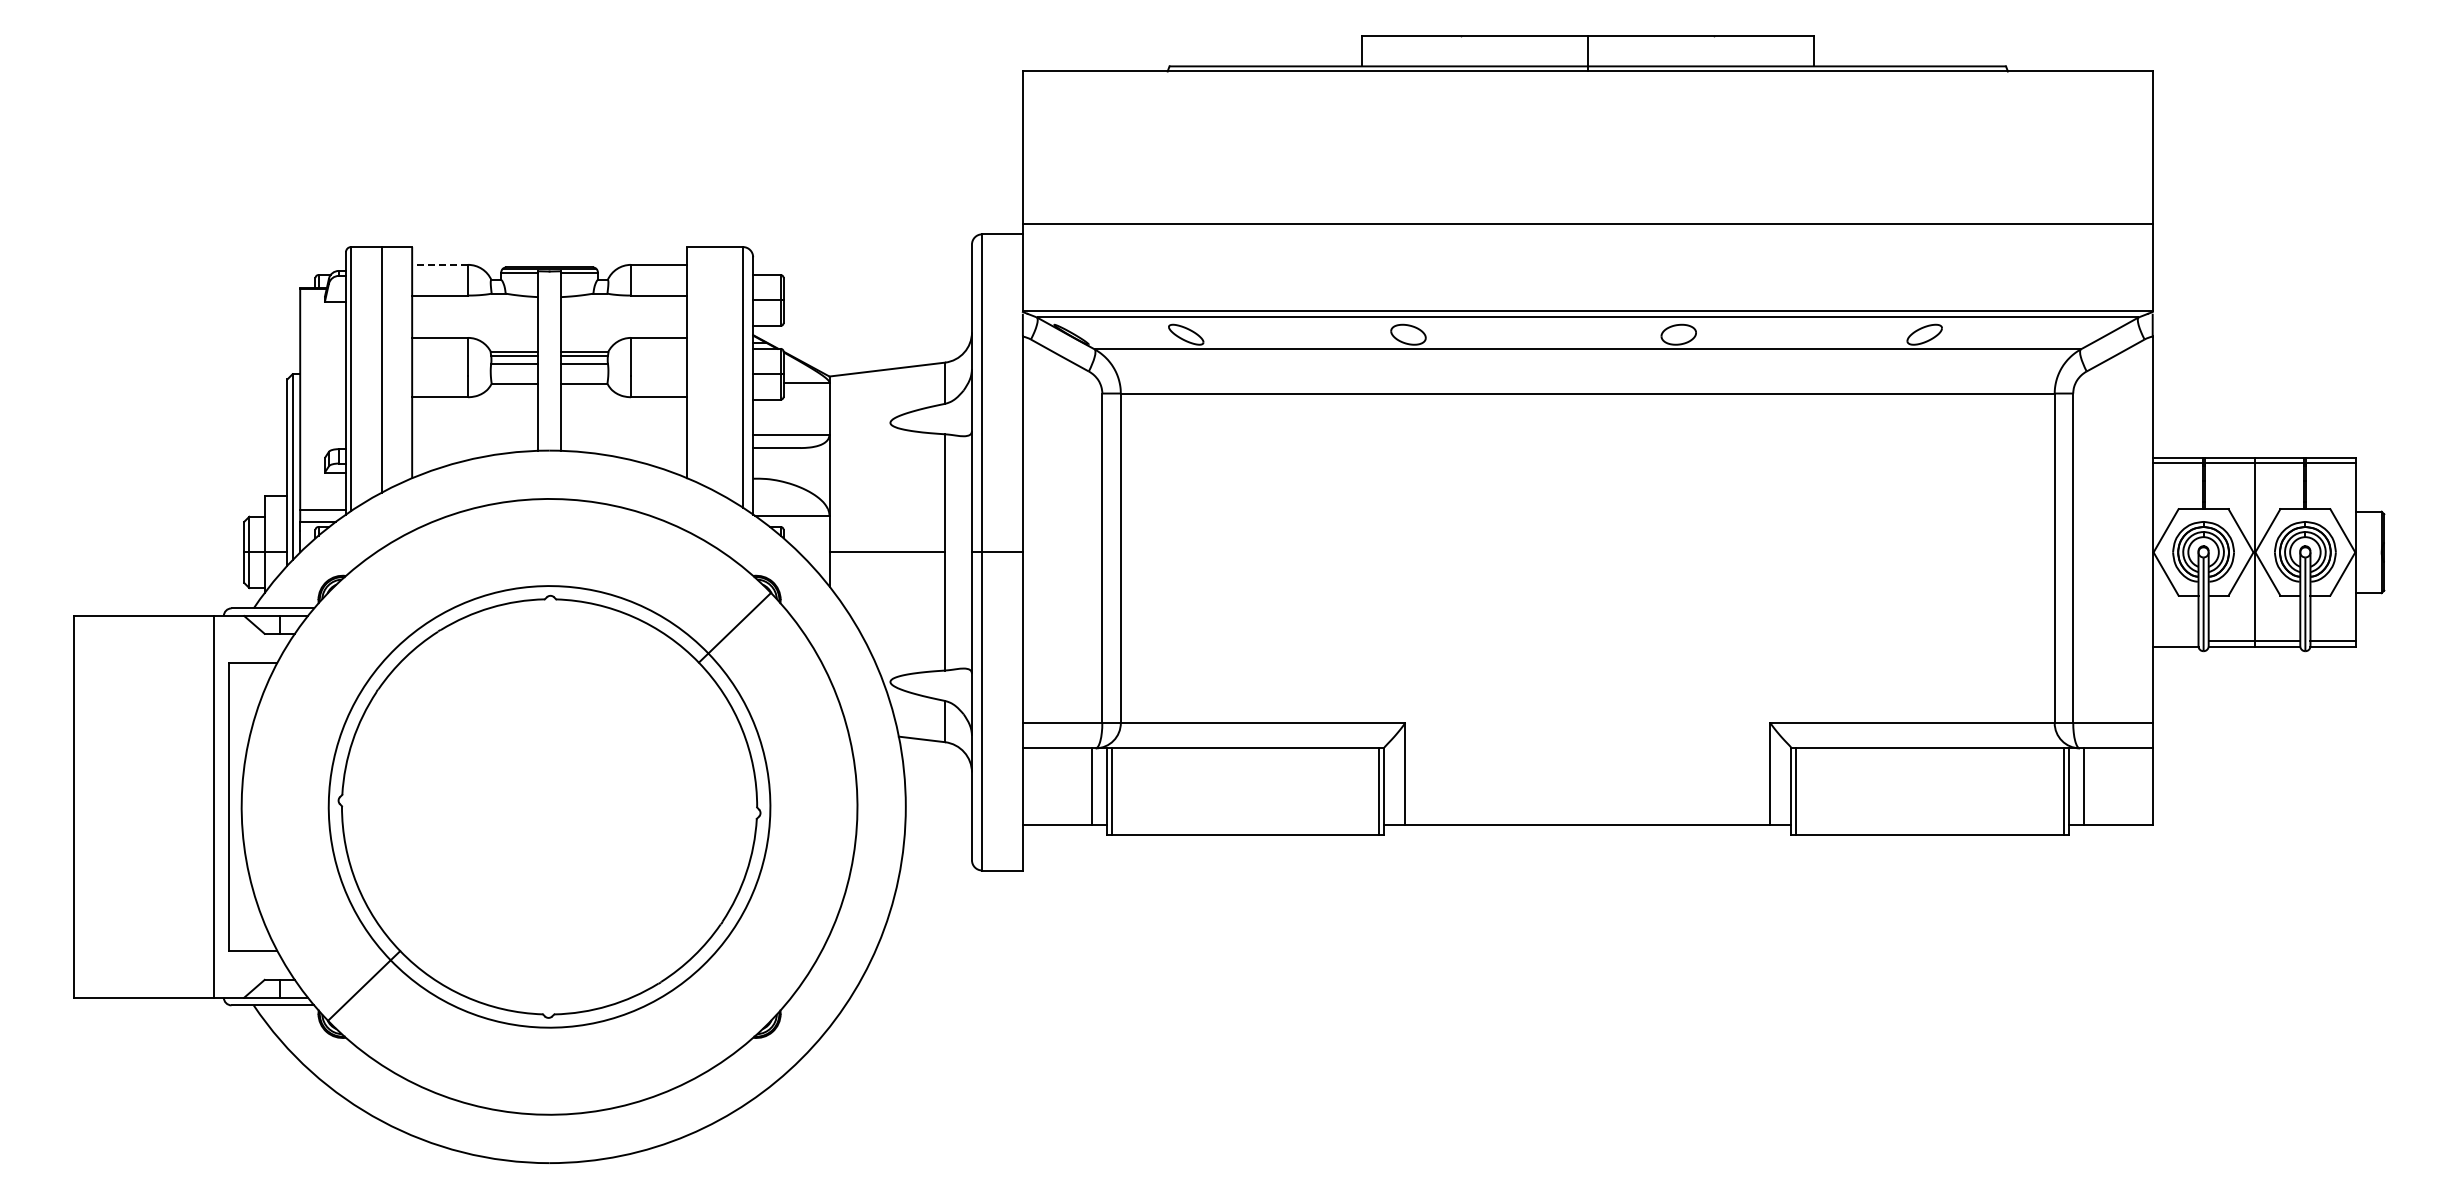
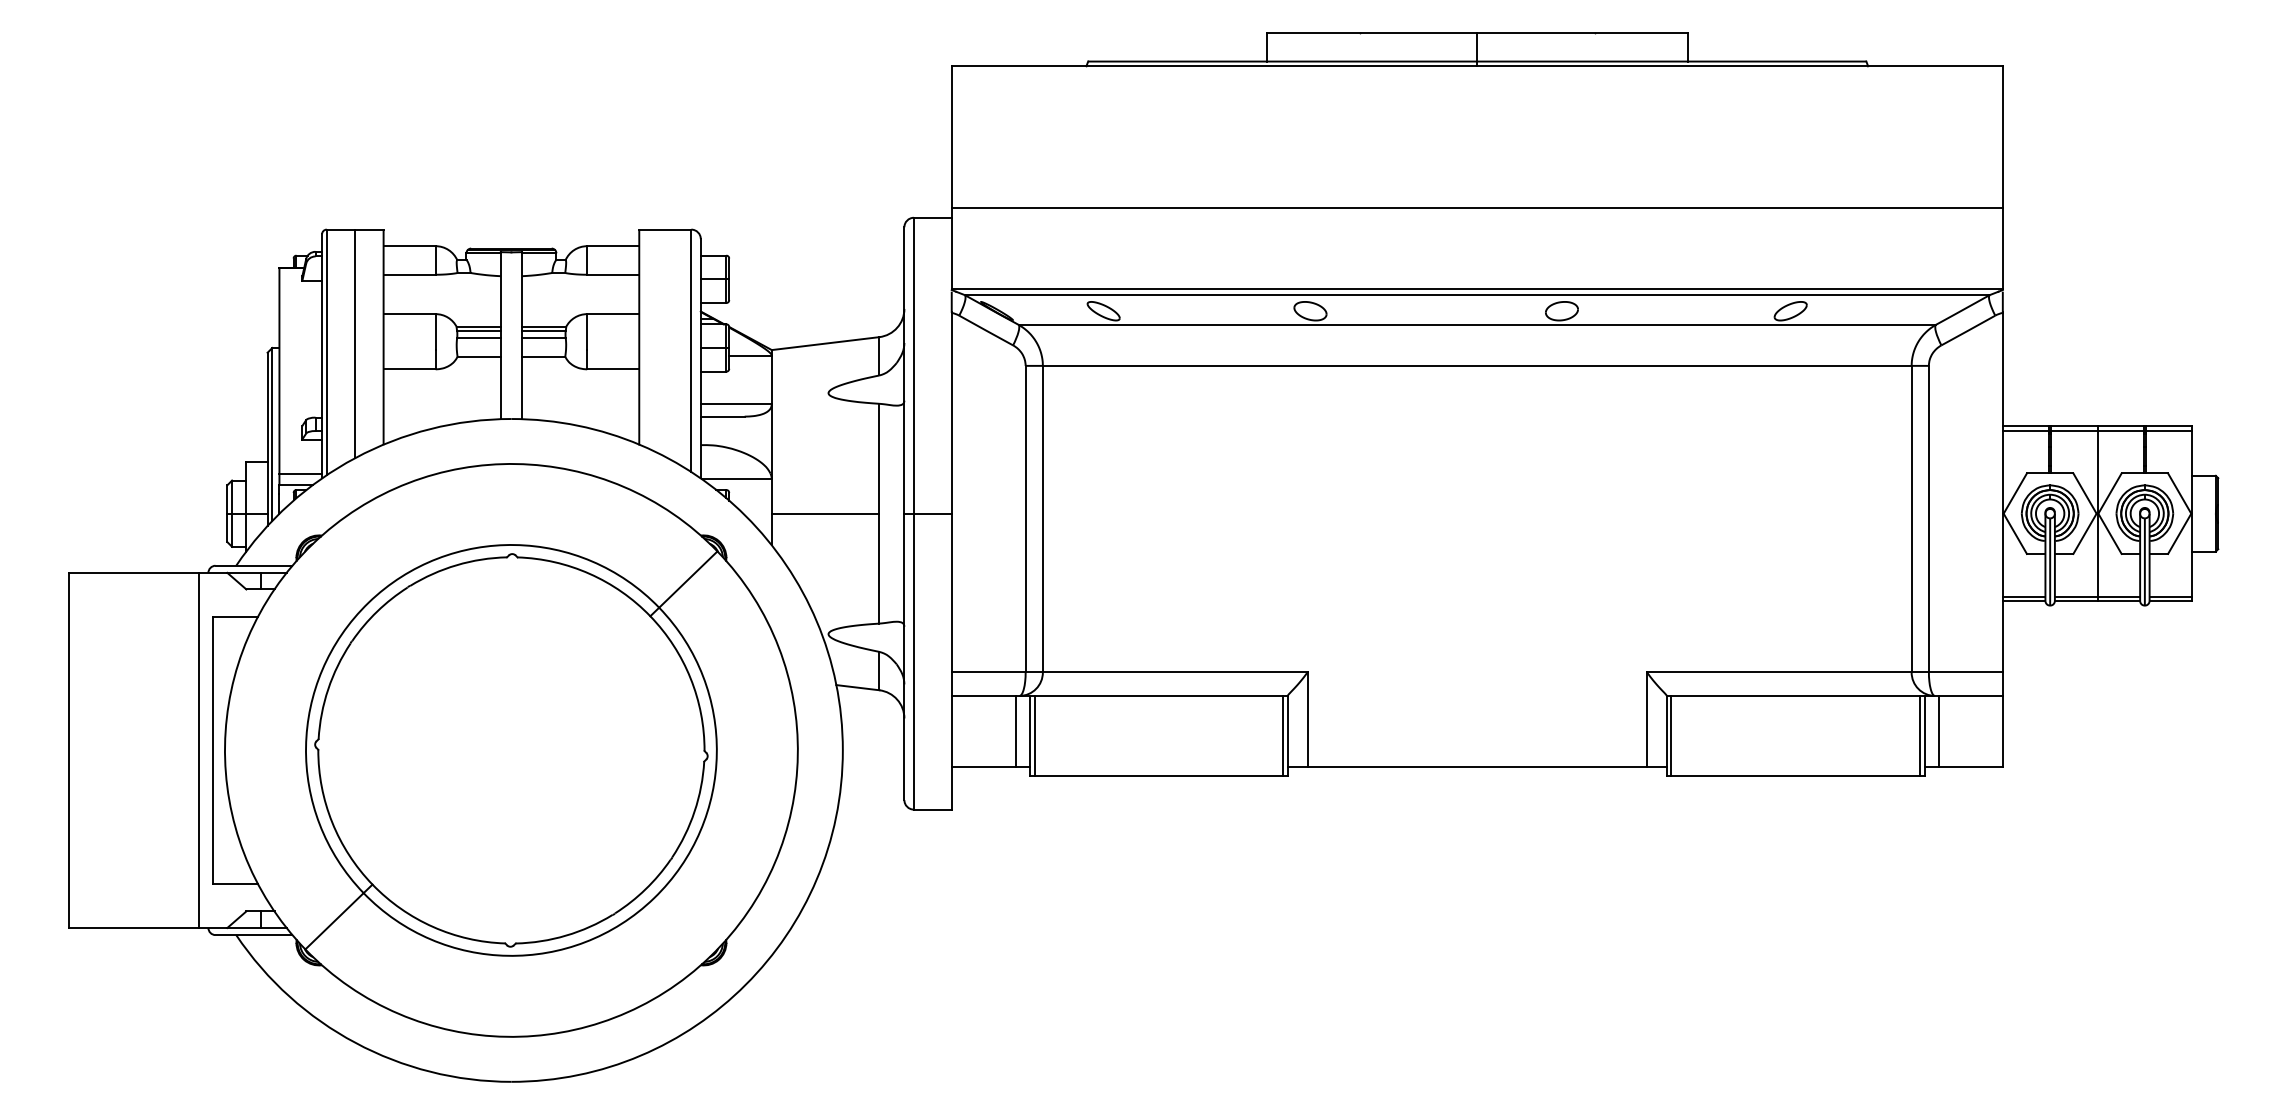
line: (440, 264) -> (409, 245), dashed -> solid
line: (2175, 641) -> (2024, 596), added

